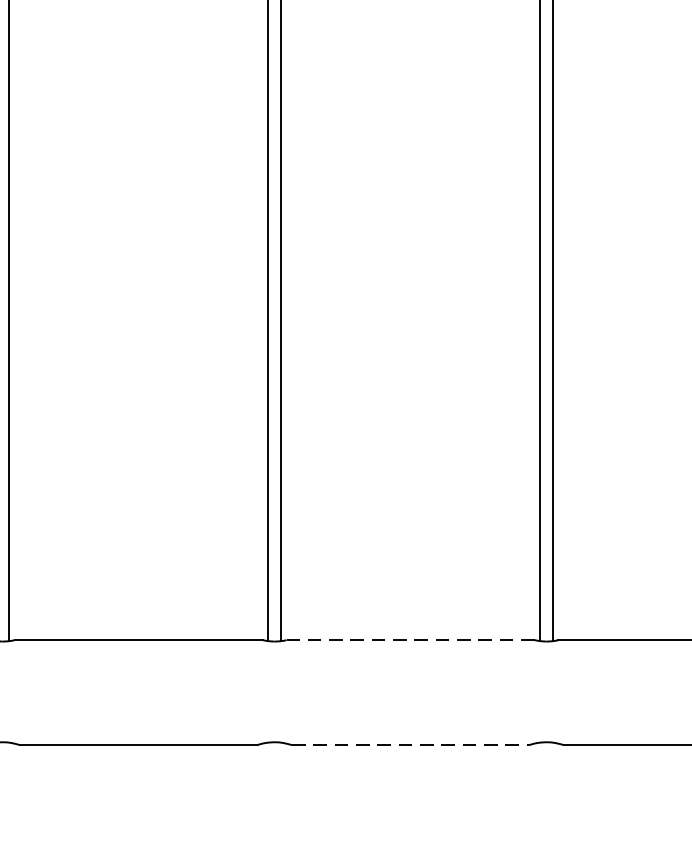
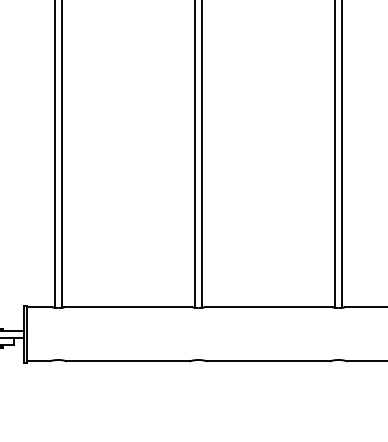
line: (410, 640) -> (268, 307), dashed -> solid
line: (412, 745) -> (269, 361), dashed -> solid

